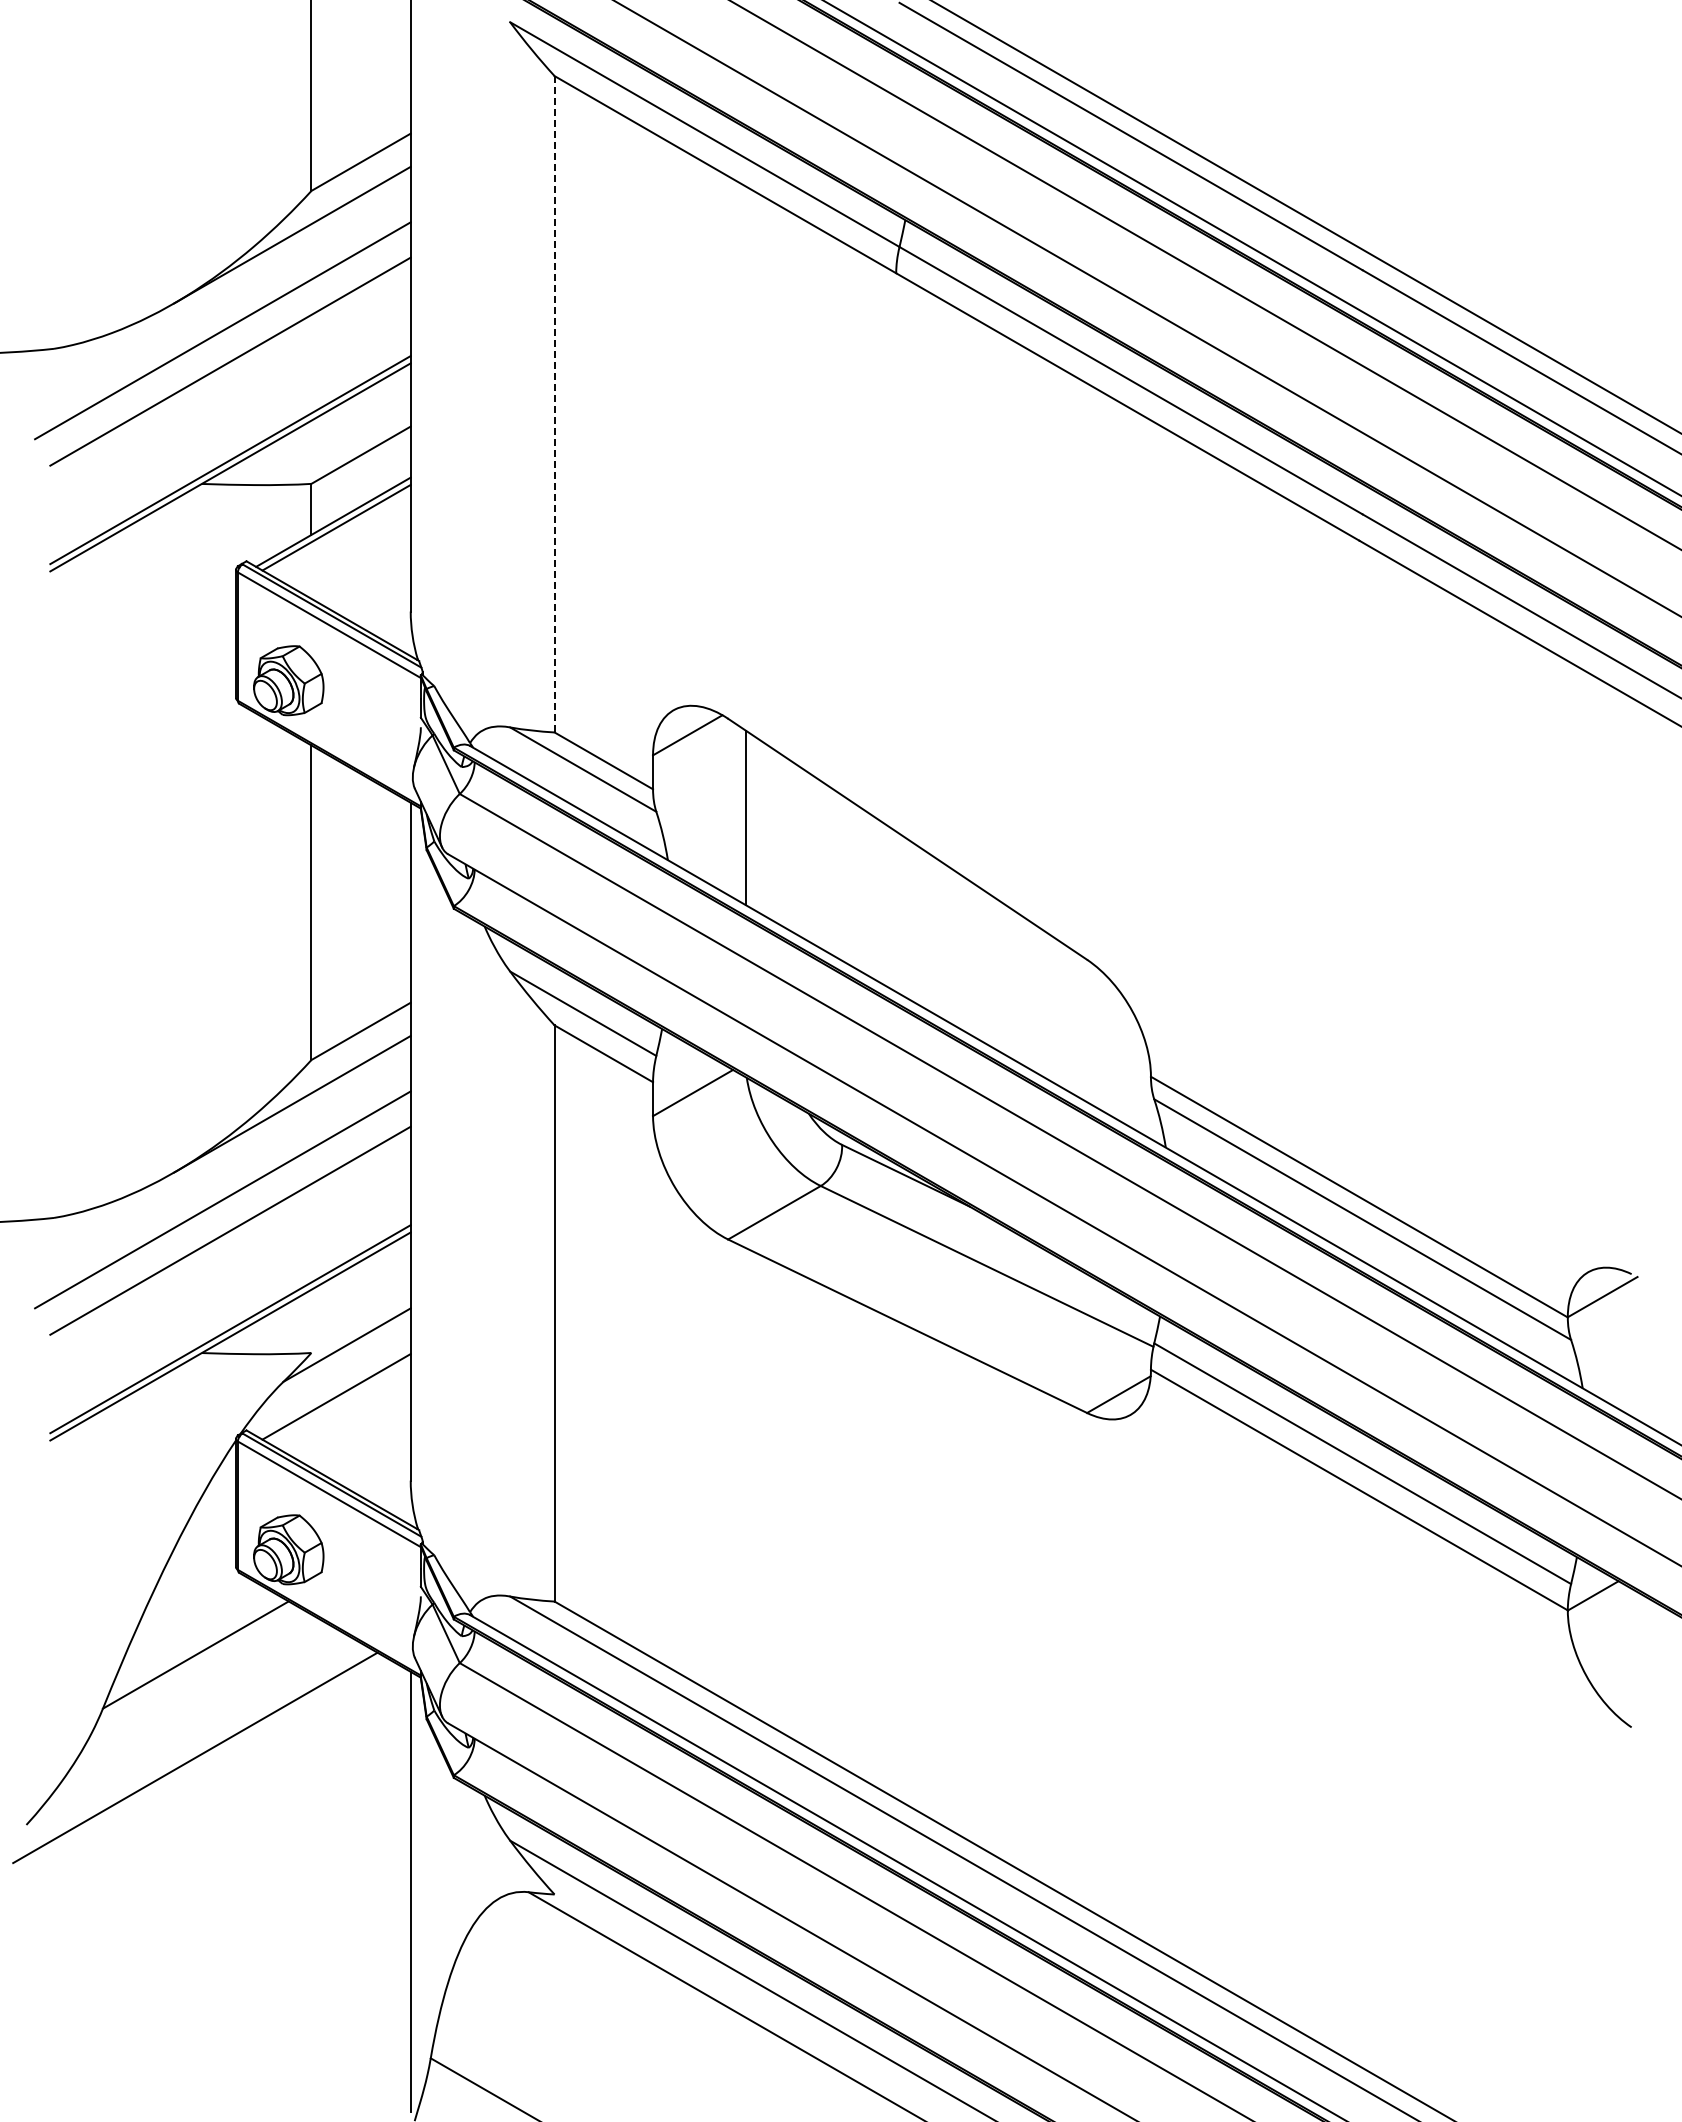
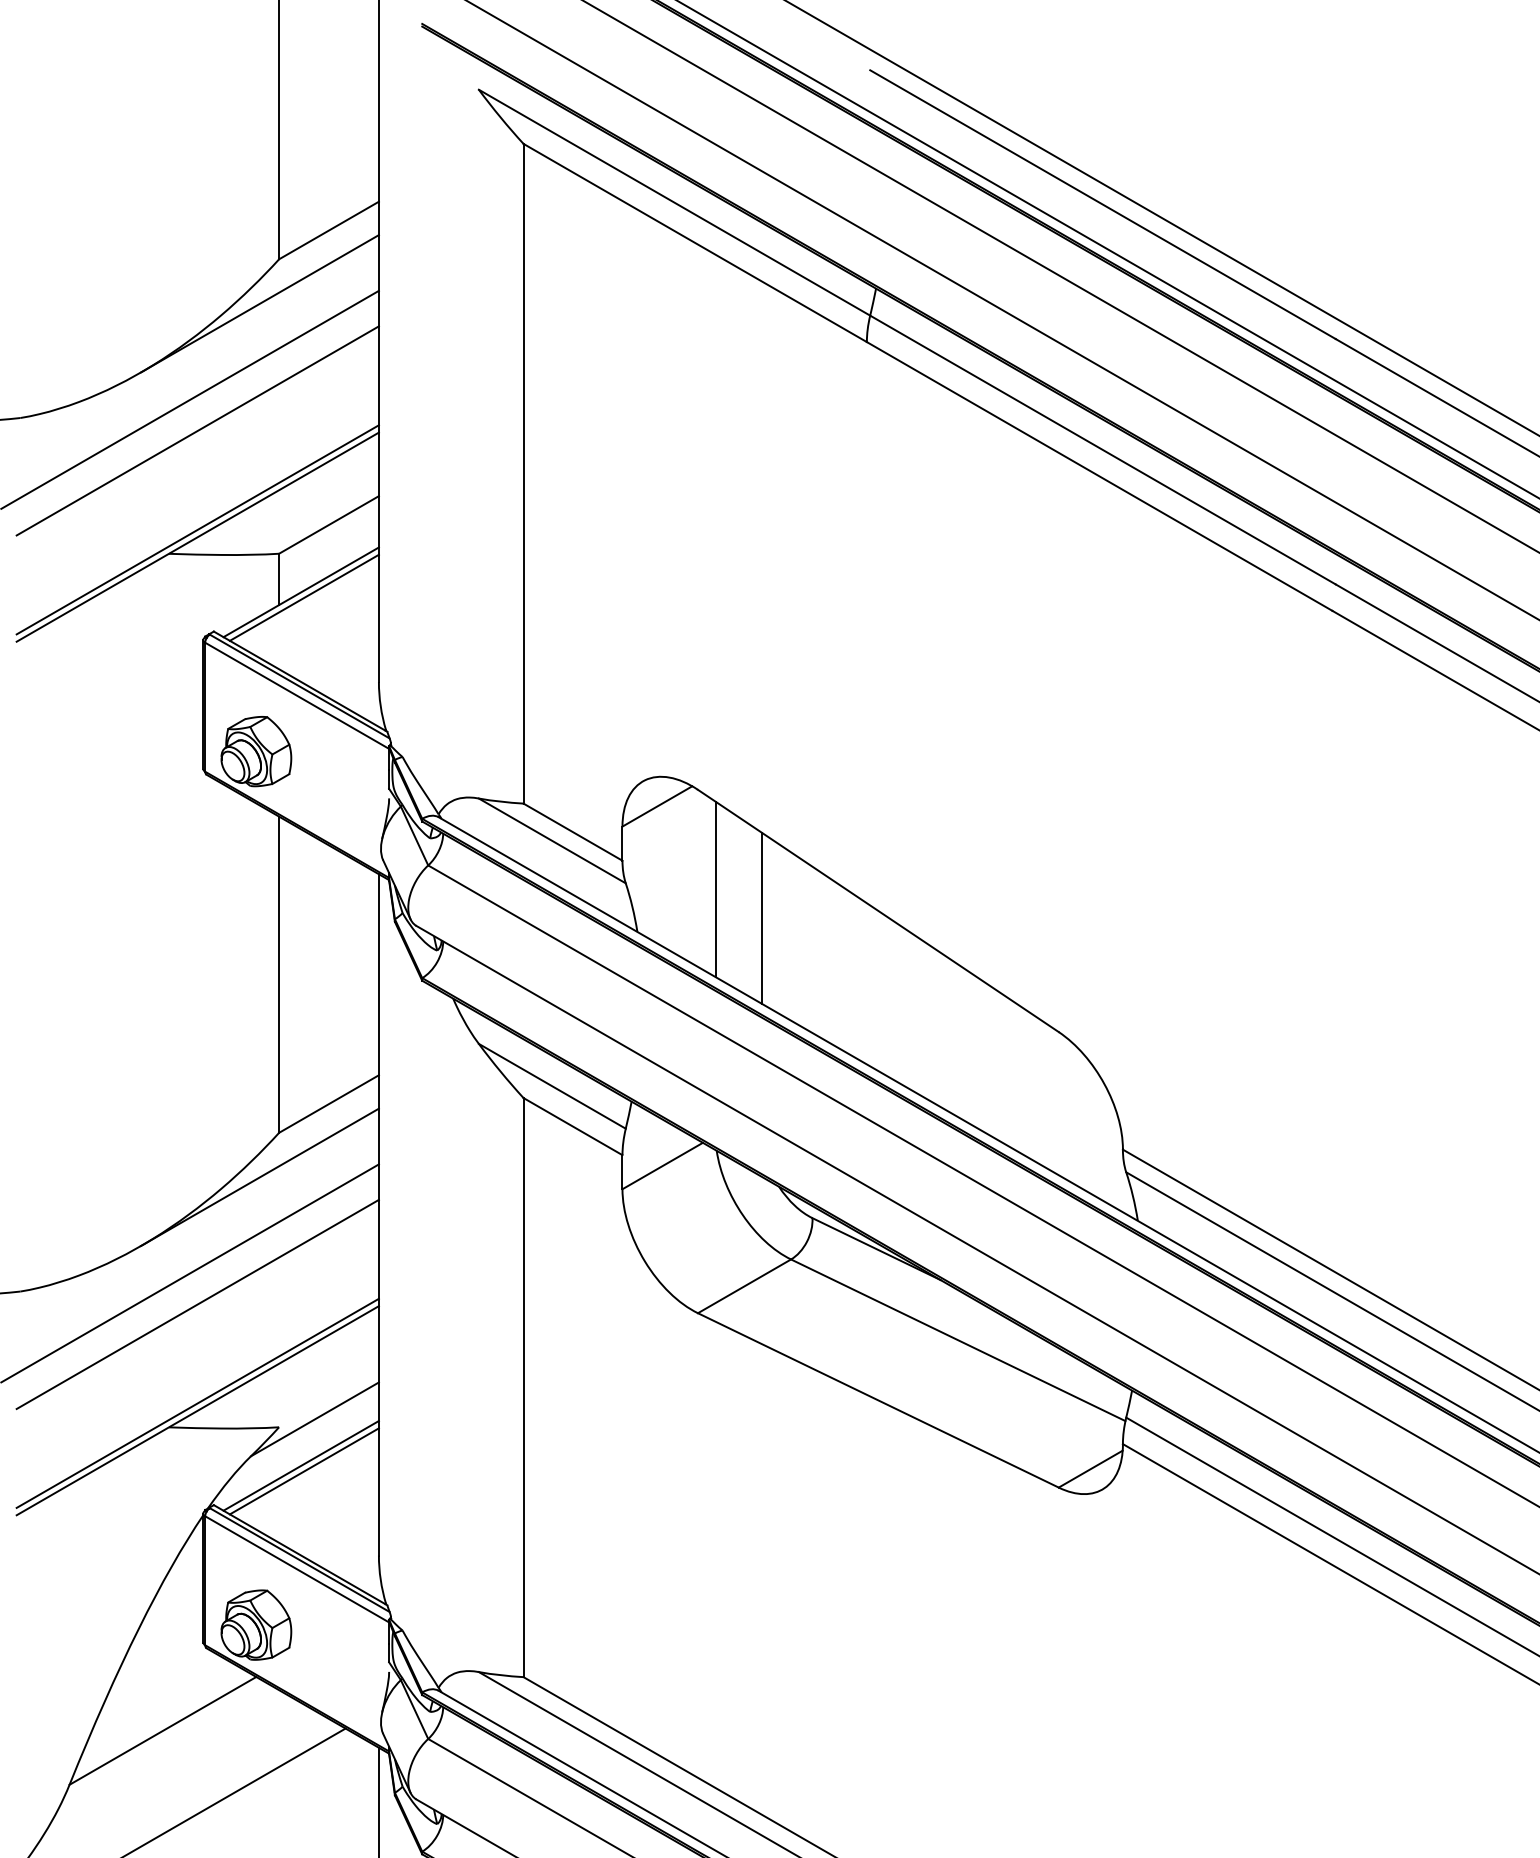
line: (554, 404) -> (523, 473), dashed -> solid
line: (792, 846) -> (762, 918), added
line: (333, 1390) -> (301, 1464), added

